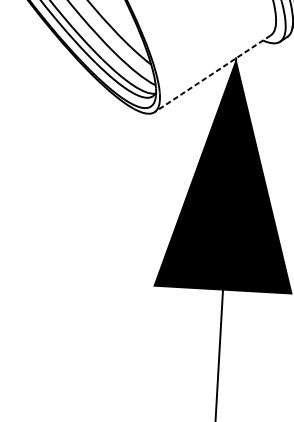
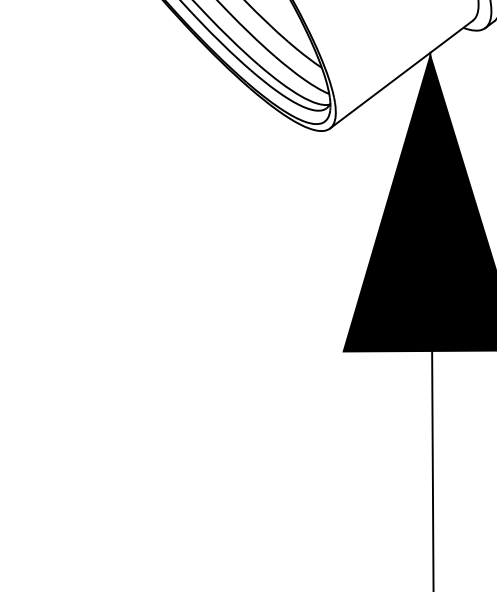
line: (212, 73) -> (401, 74), dashed -> solid

